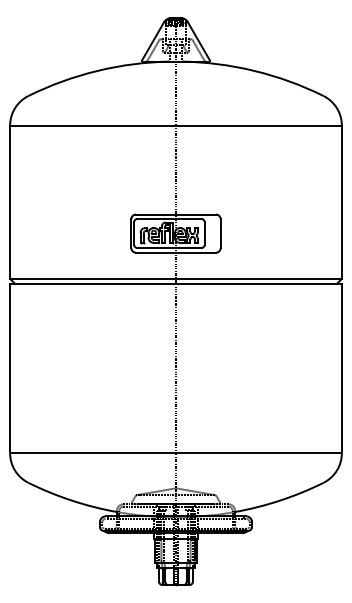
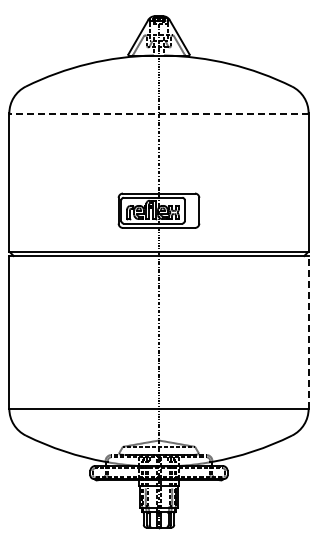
line: (176, 125) -> (159, 113), solid -> dashed
line: (341, 367) -> (308, 331), solid -> dashed

